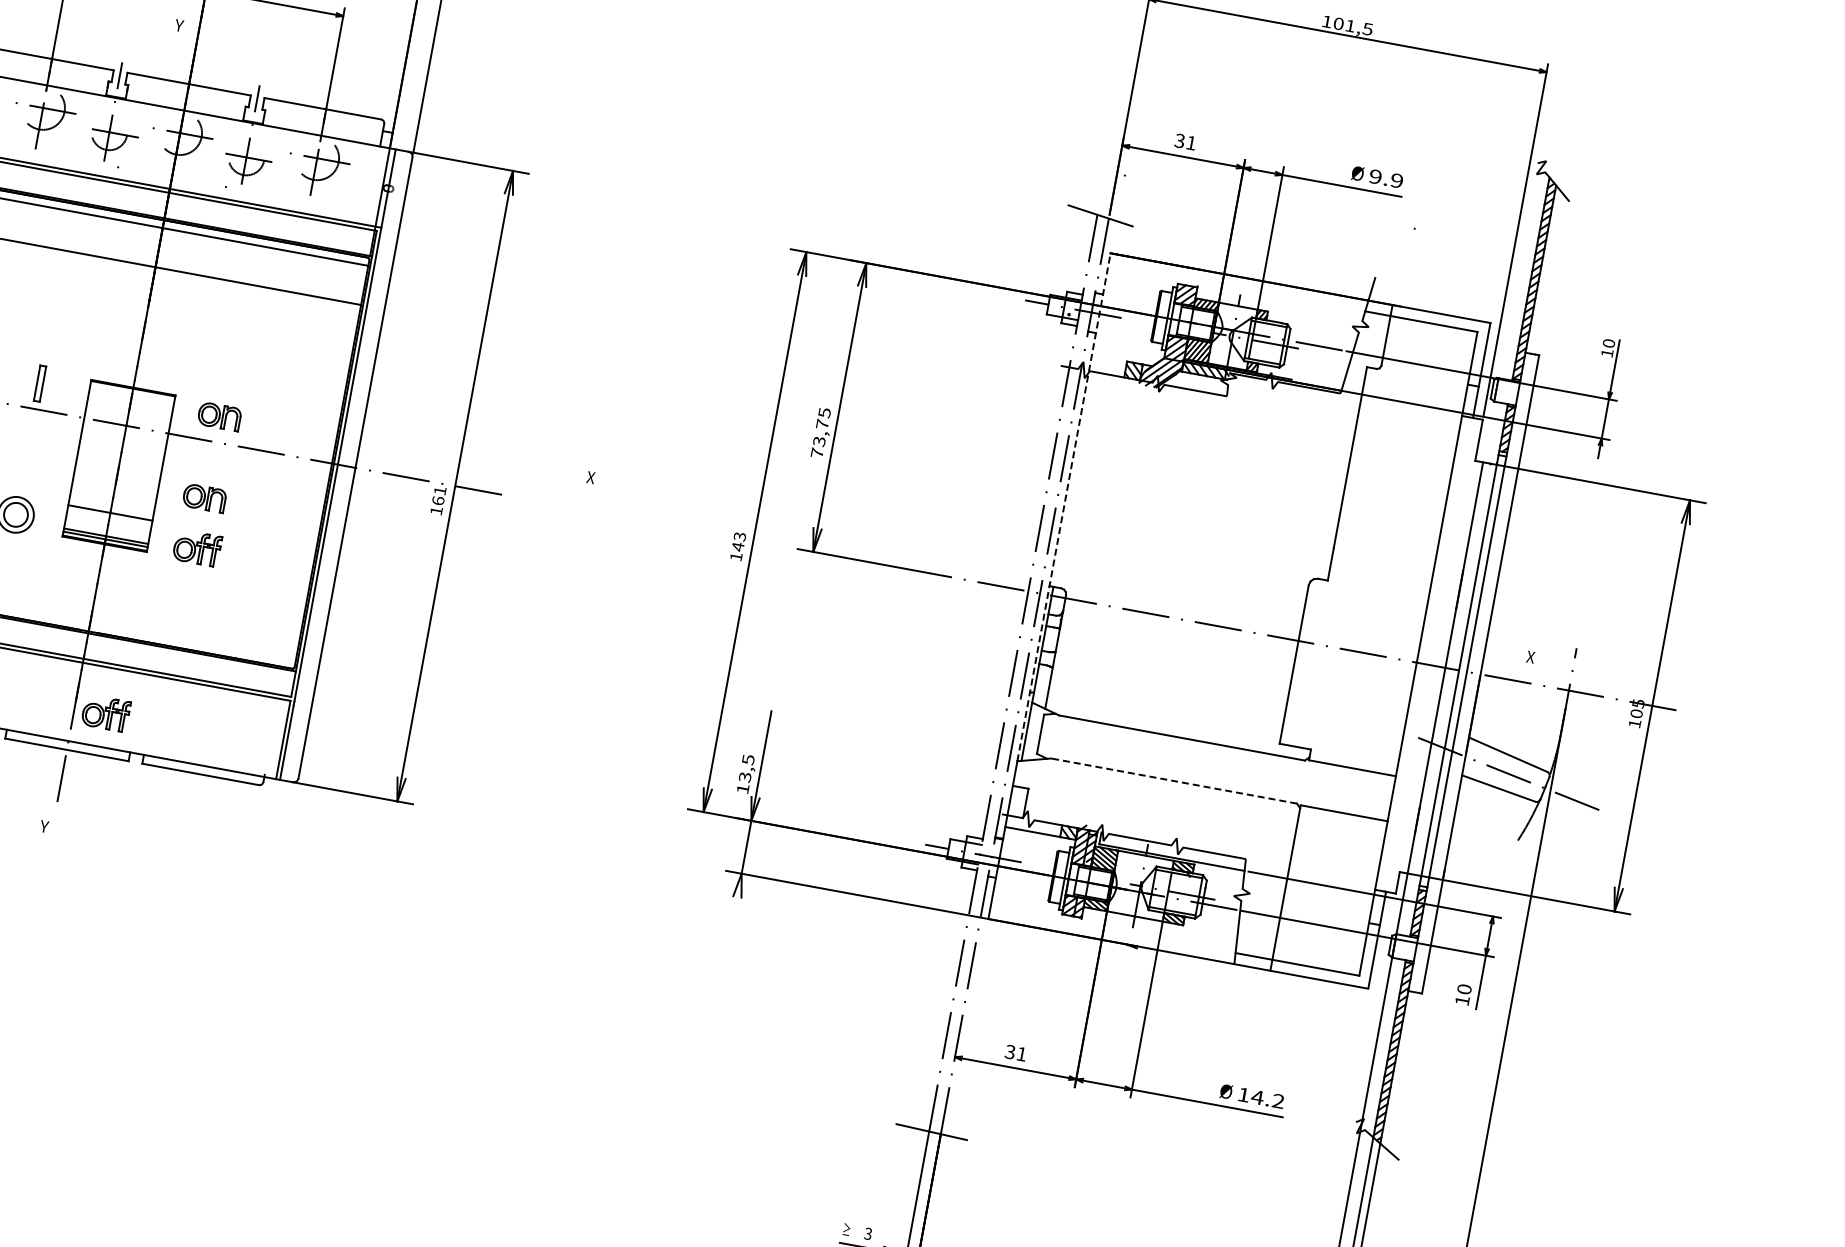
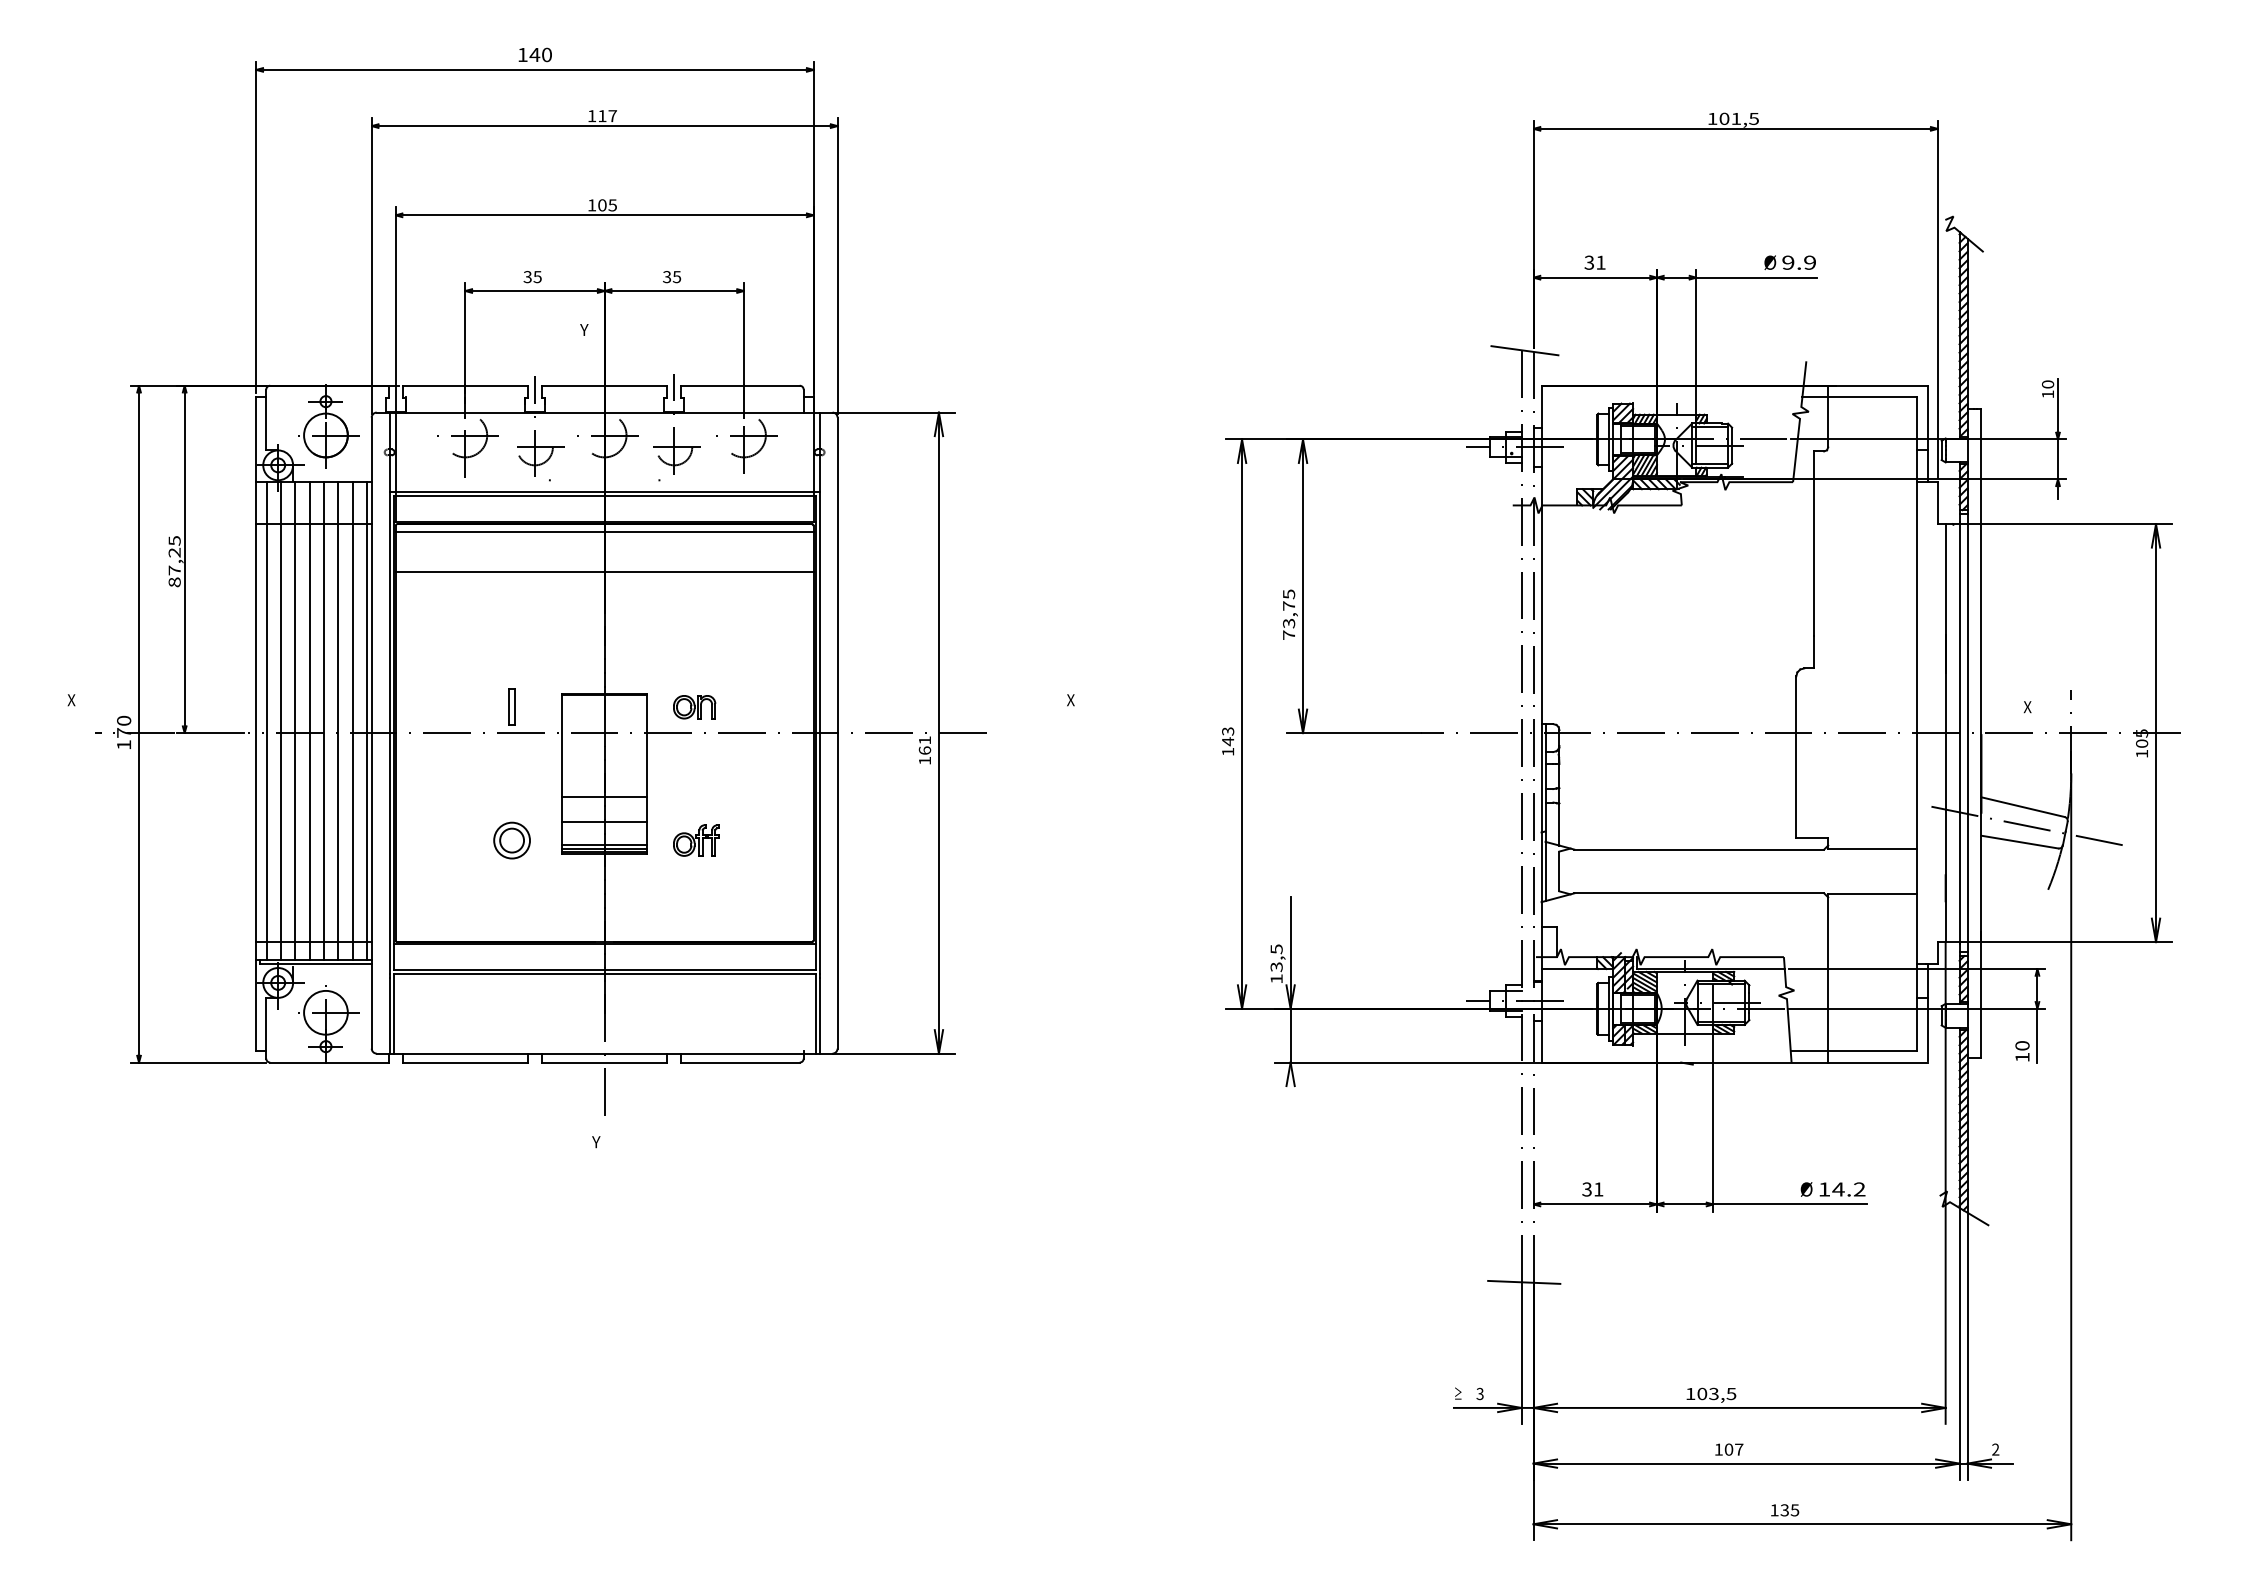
line: (114, 489) -> (604, 797), added
part: (204, 498) -> (694, 790), removed
line: (1064, 506) -> (1541, 643), dashed -> solid
part: (106, 713) -> (636, 1019), removed
line: (1174, 781) -> (1699, 893), dashed -> solid

